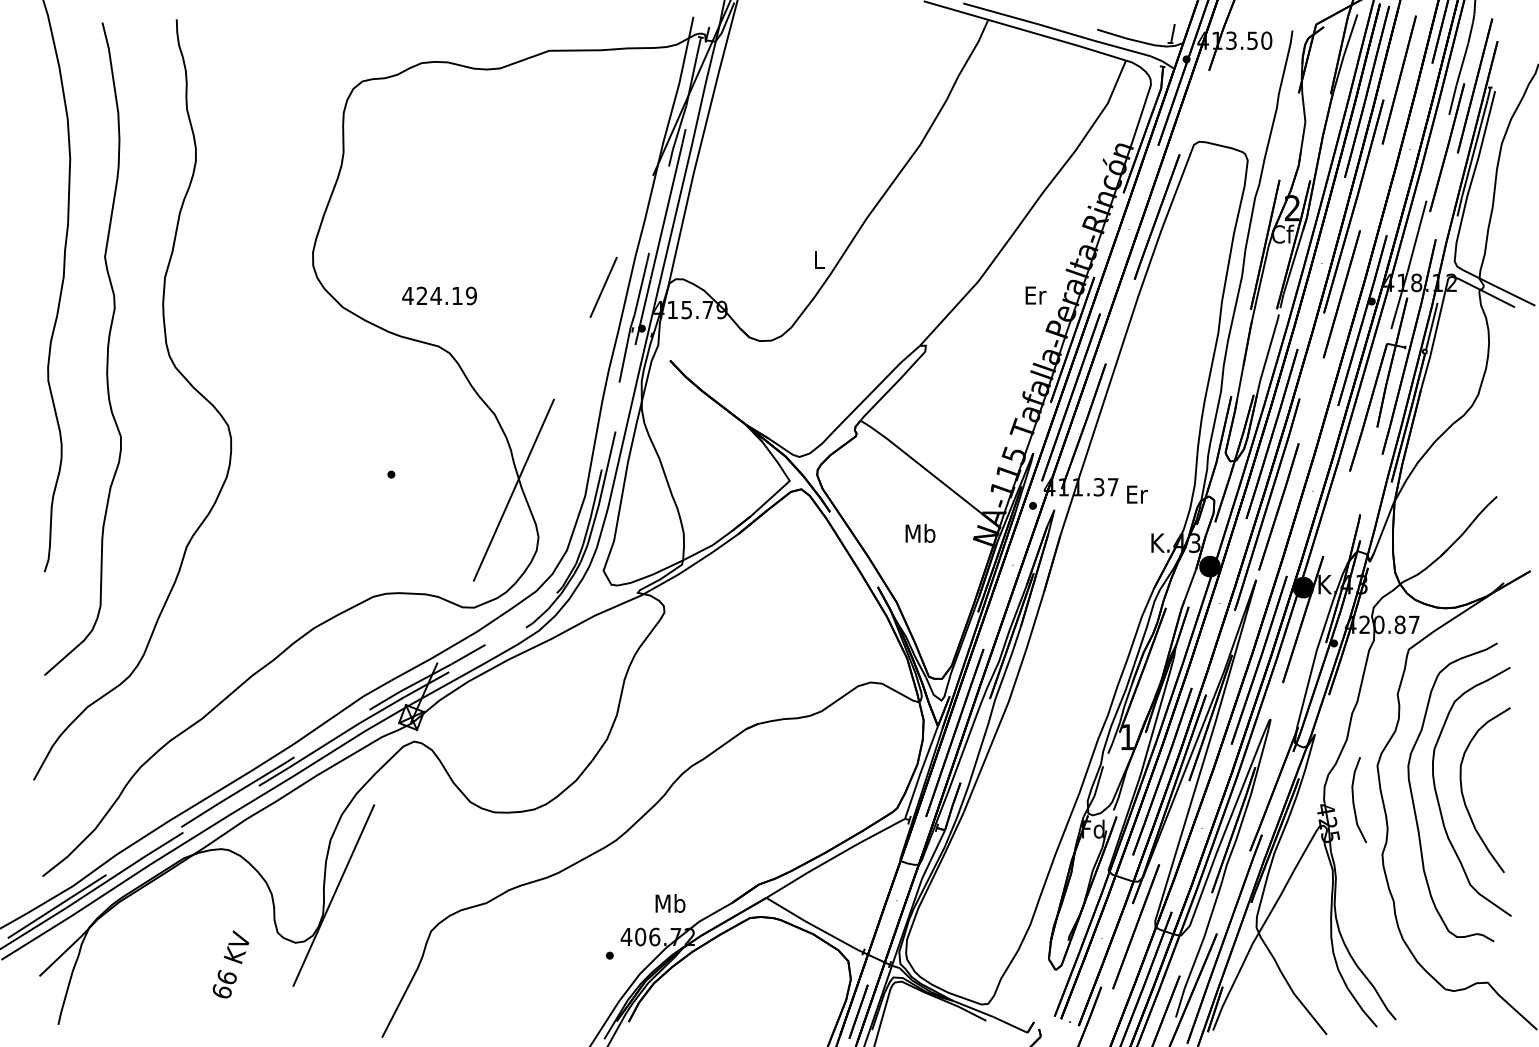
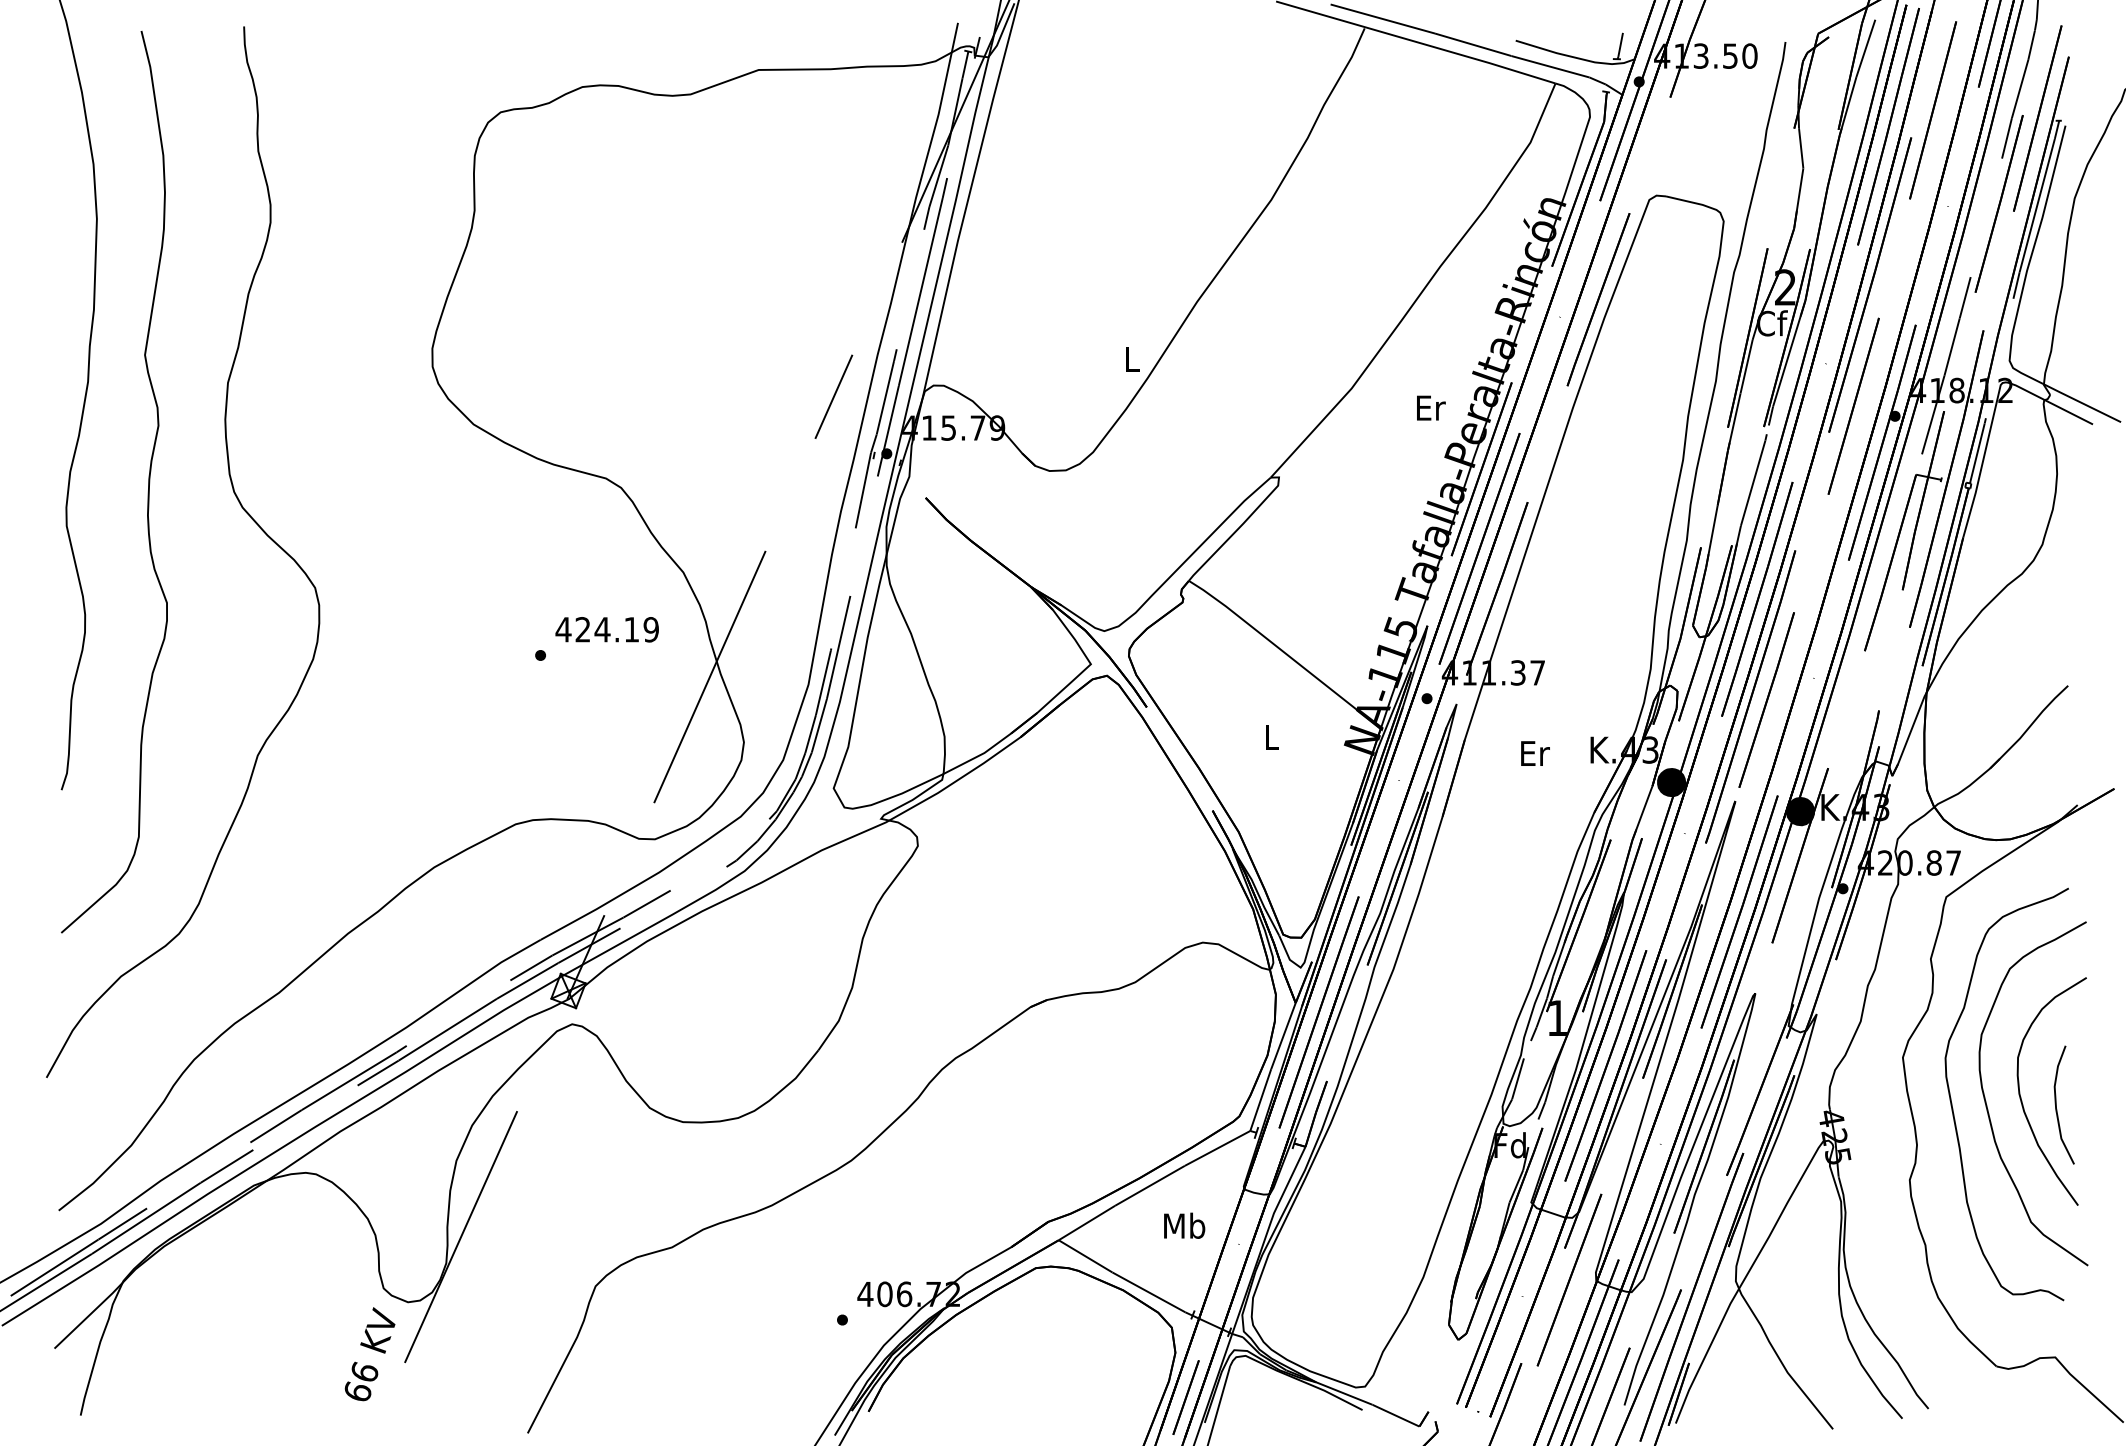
text: (439, 295) -> (607, 629), moved
text: (1137, 494) -> (1535, 753), moved
text: (920, 533) -> (1271, 736), Mb -> L
curve: (1354, 800) -> (2057, 1105), moved
text: (670, 903) -> (1184, 1225), moved
text: (230, 964) -> (369, 1354), moved

